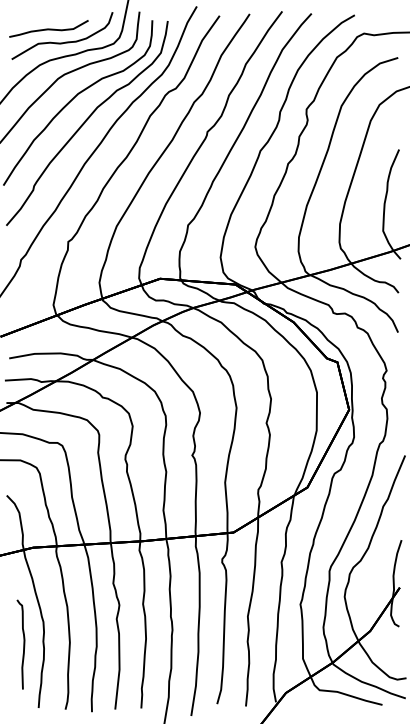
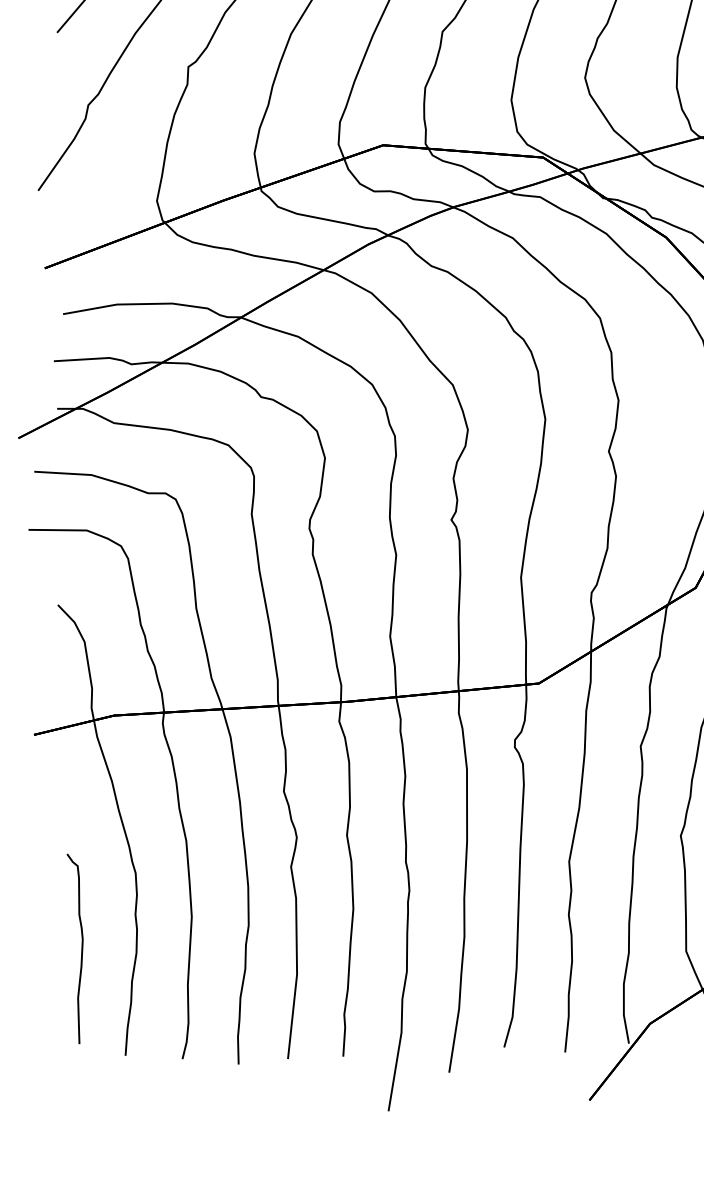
curve: (23, 644) -> (80, 948), moved

